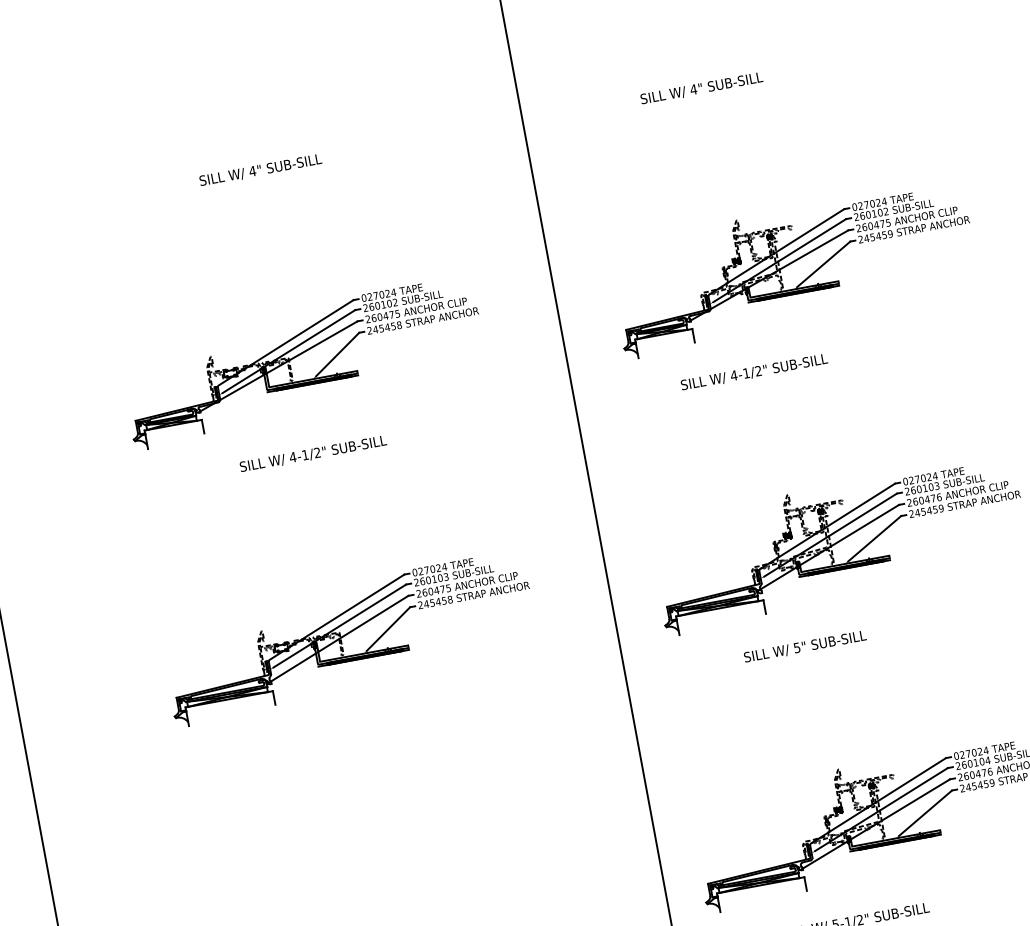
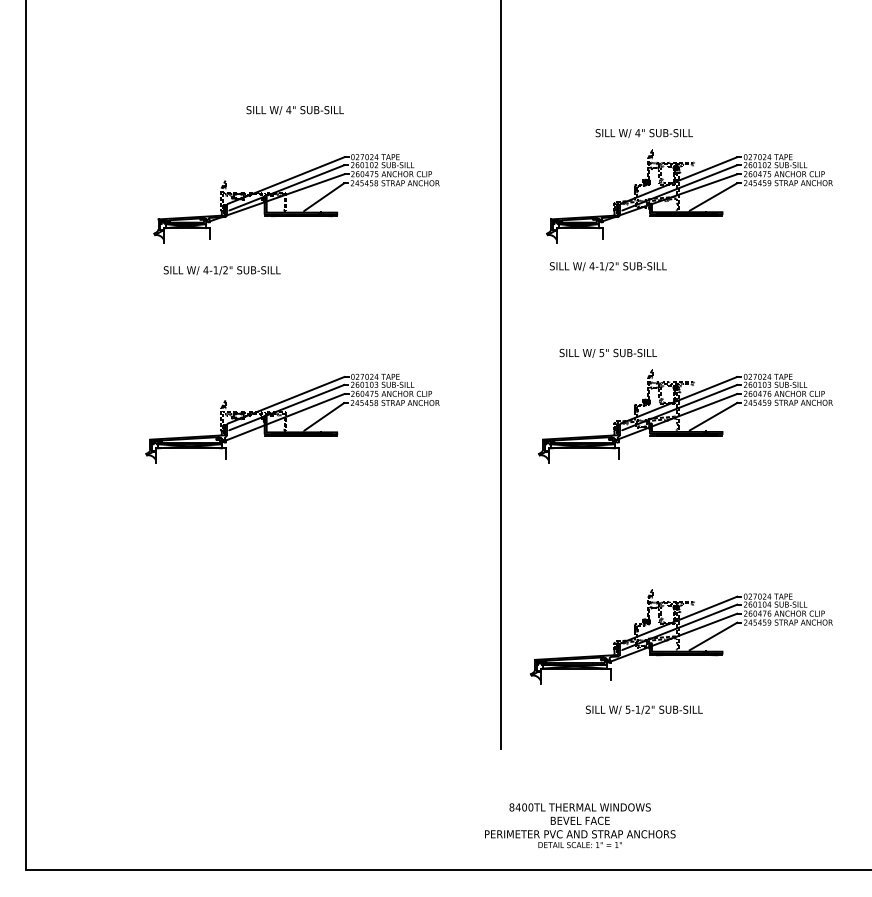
text: (700, 88) -> (643, 133), moved
text: (259, 170) -> (294, 110), moved
text: (753, 372) -> (607, 266), moved
text: (312, 454) -> (221, 270), moved
text: (804, 647) -> (607, 353), moved

